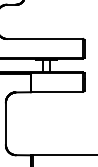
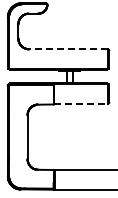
line: (45, 39) -> (68, 49), solid -> dashed
line: (57, 91) -> (81, 103), solid -> dashed

